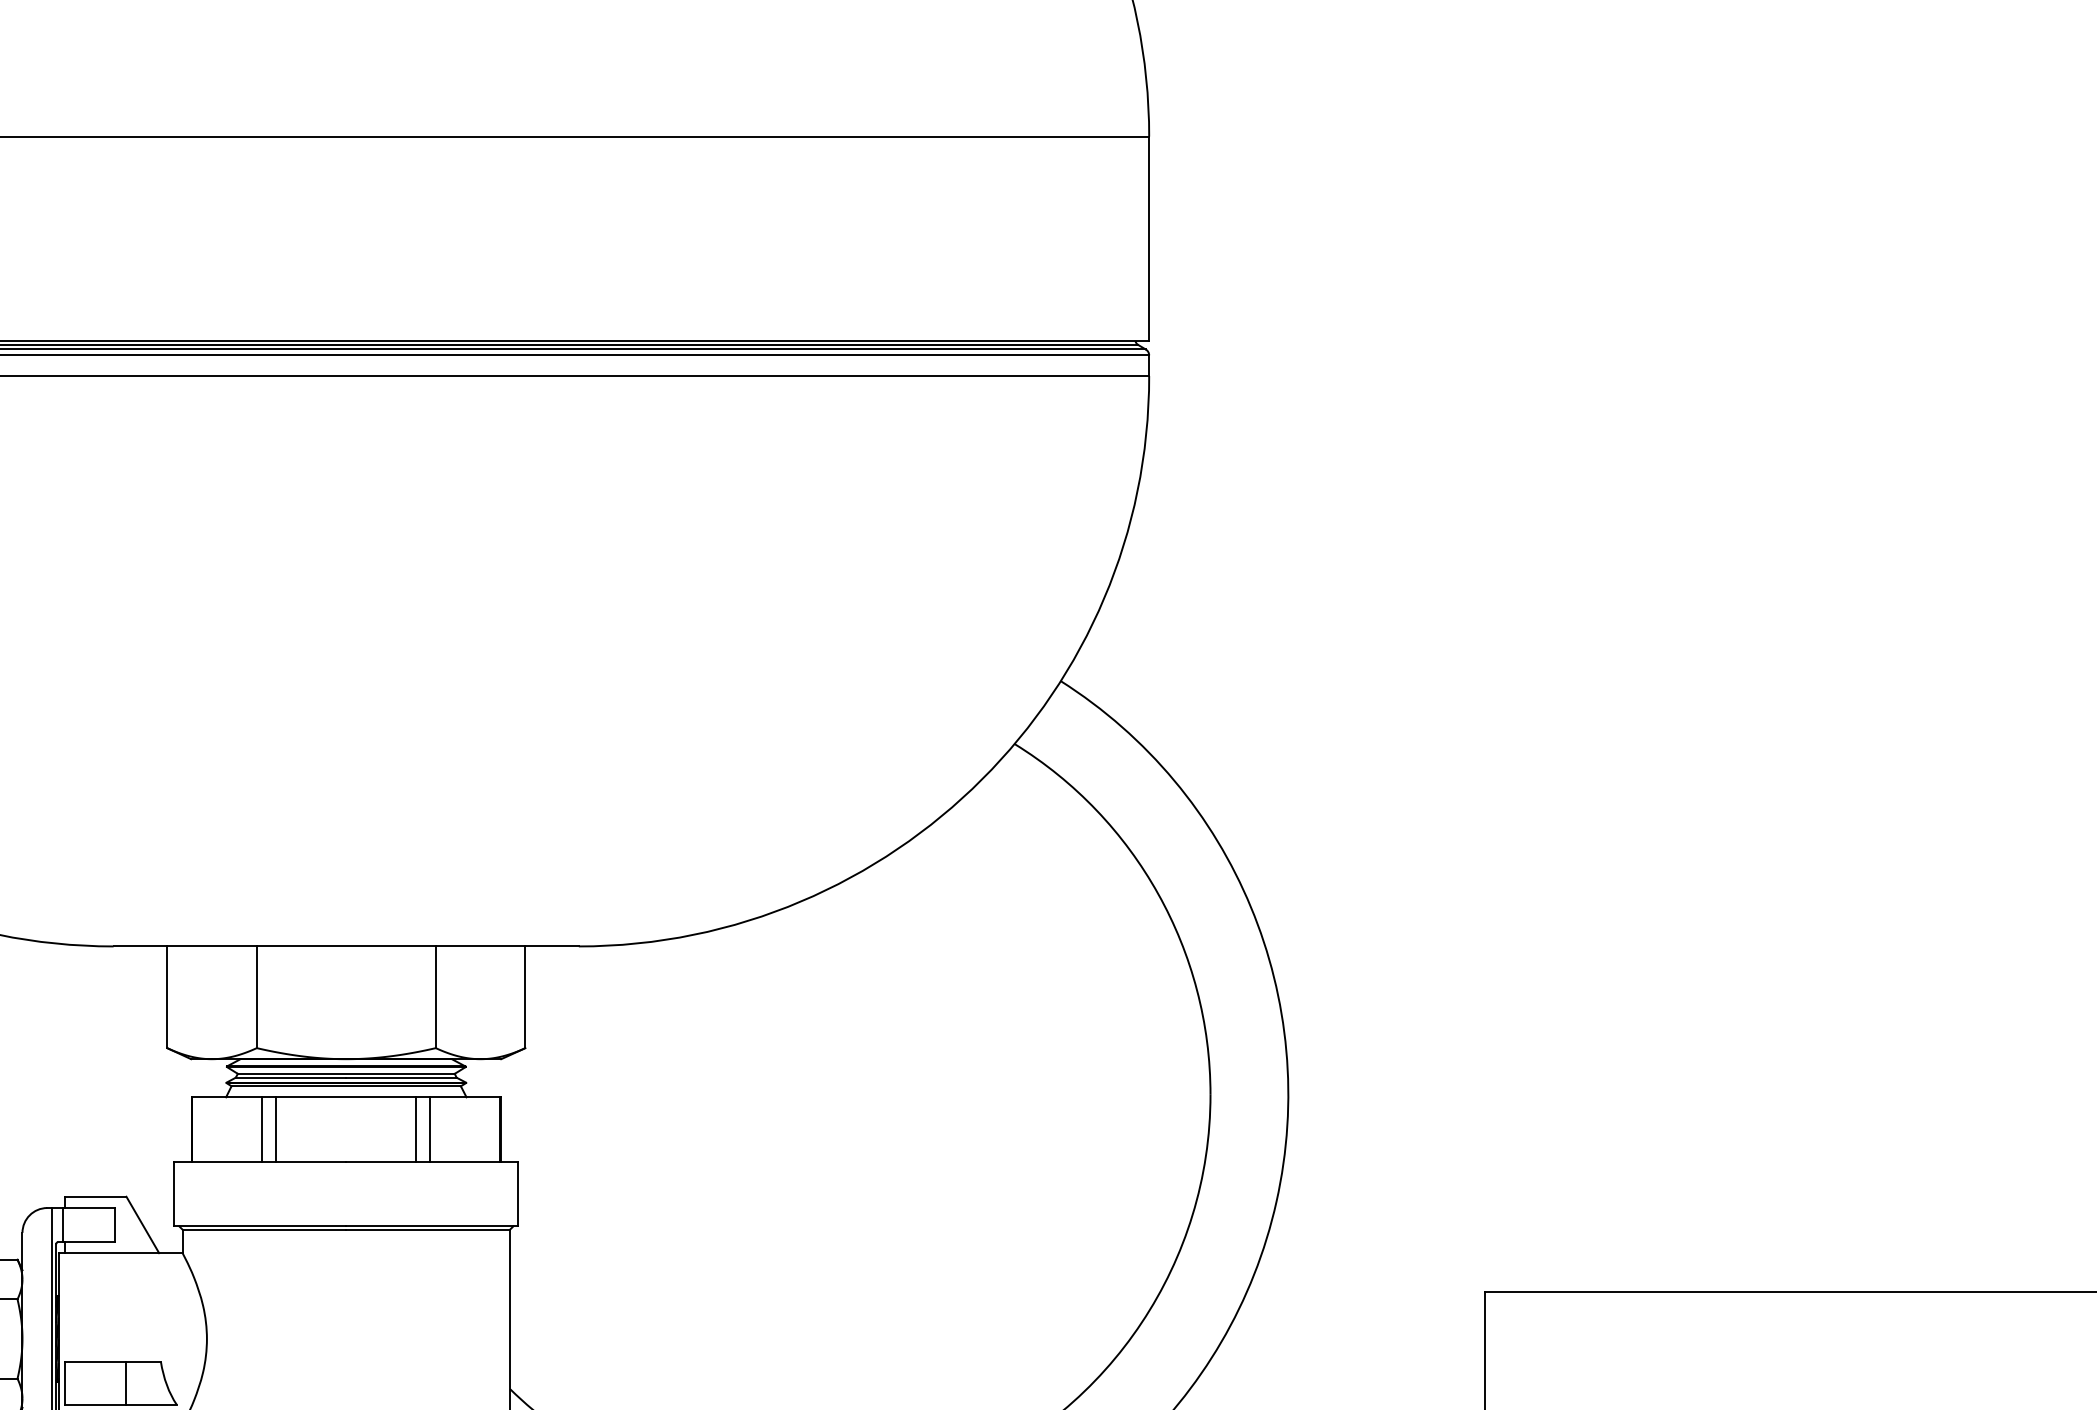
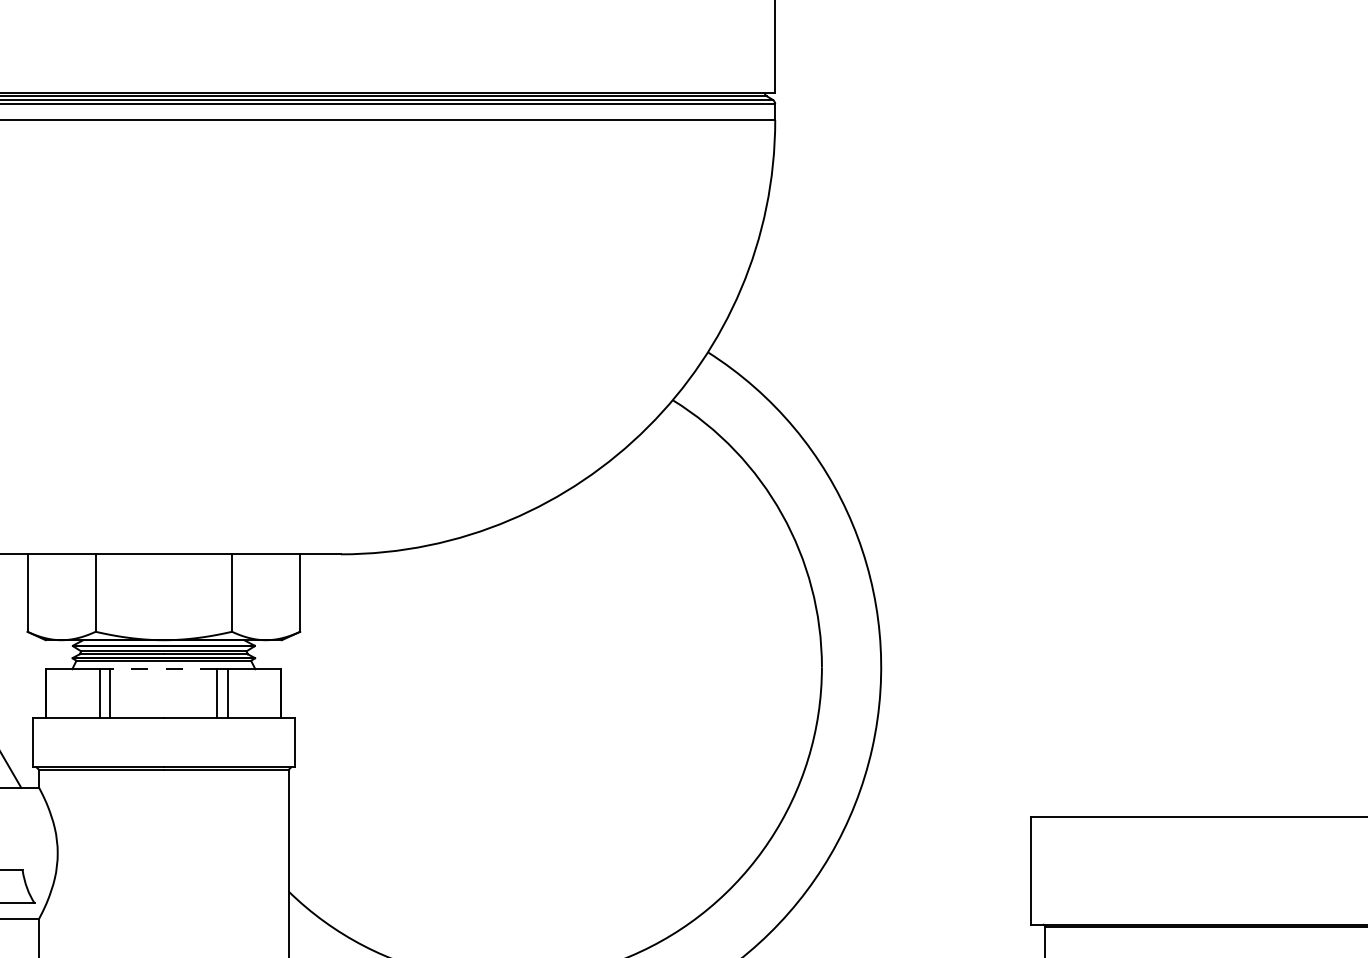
line: (345, 1097) -> (163, 669), solid -> dashed

